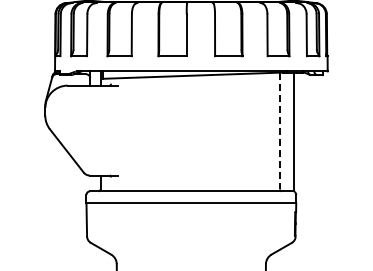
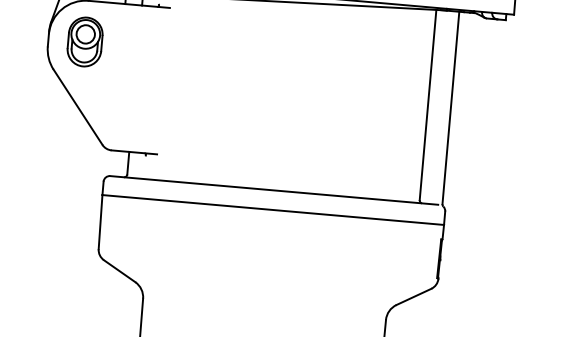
part: (67, 110) -> (84, 41), added
line: (280, 131) -> (428, 105), dashed -> solid

